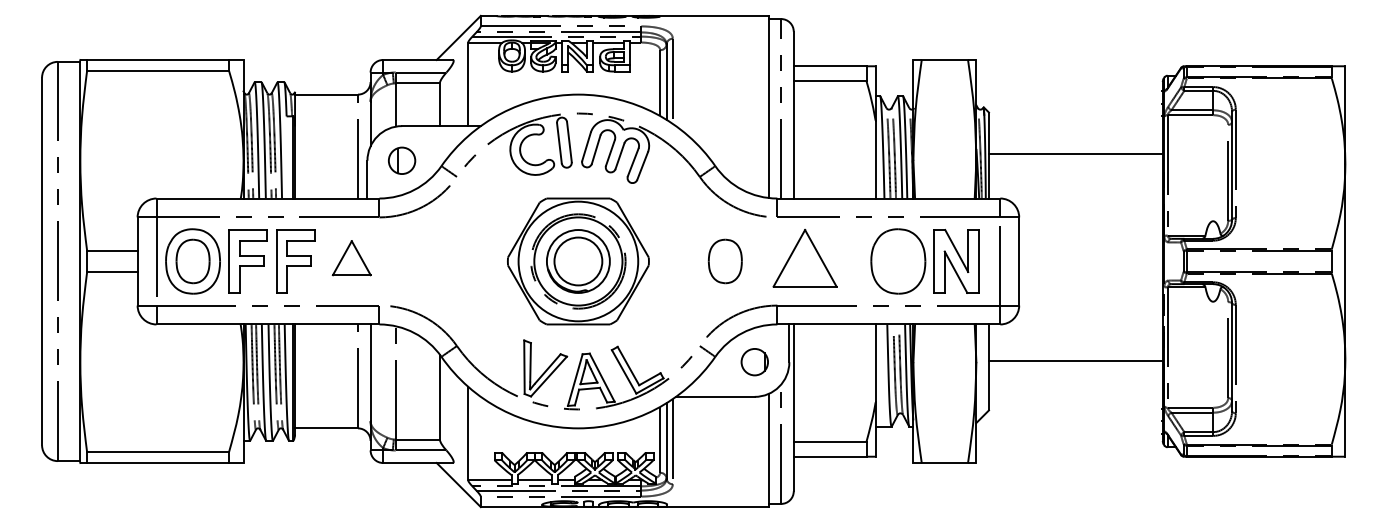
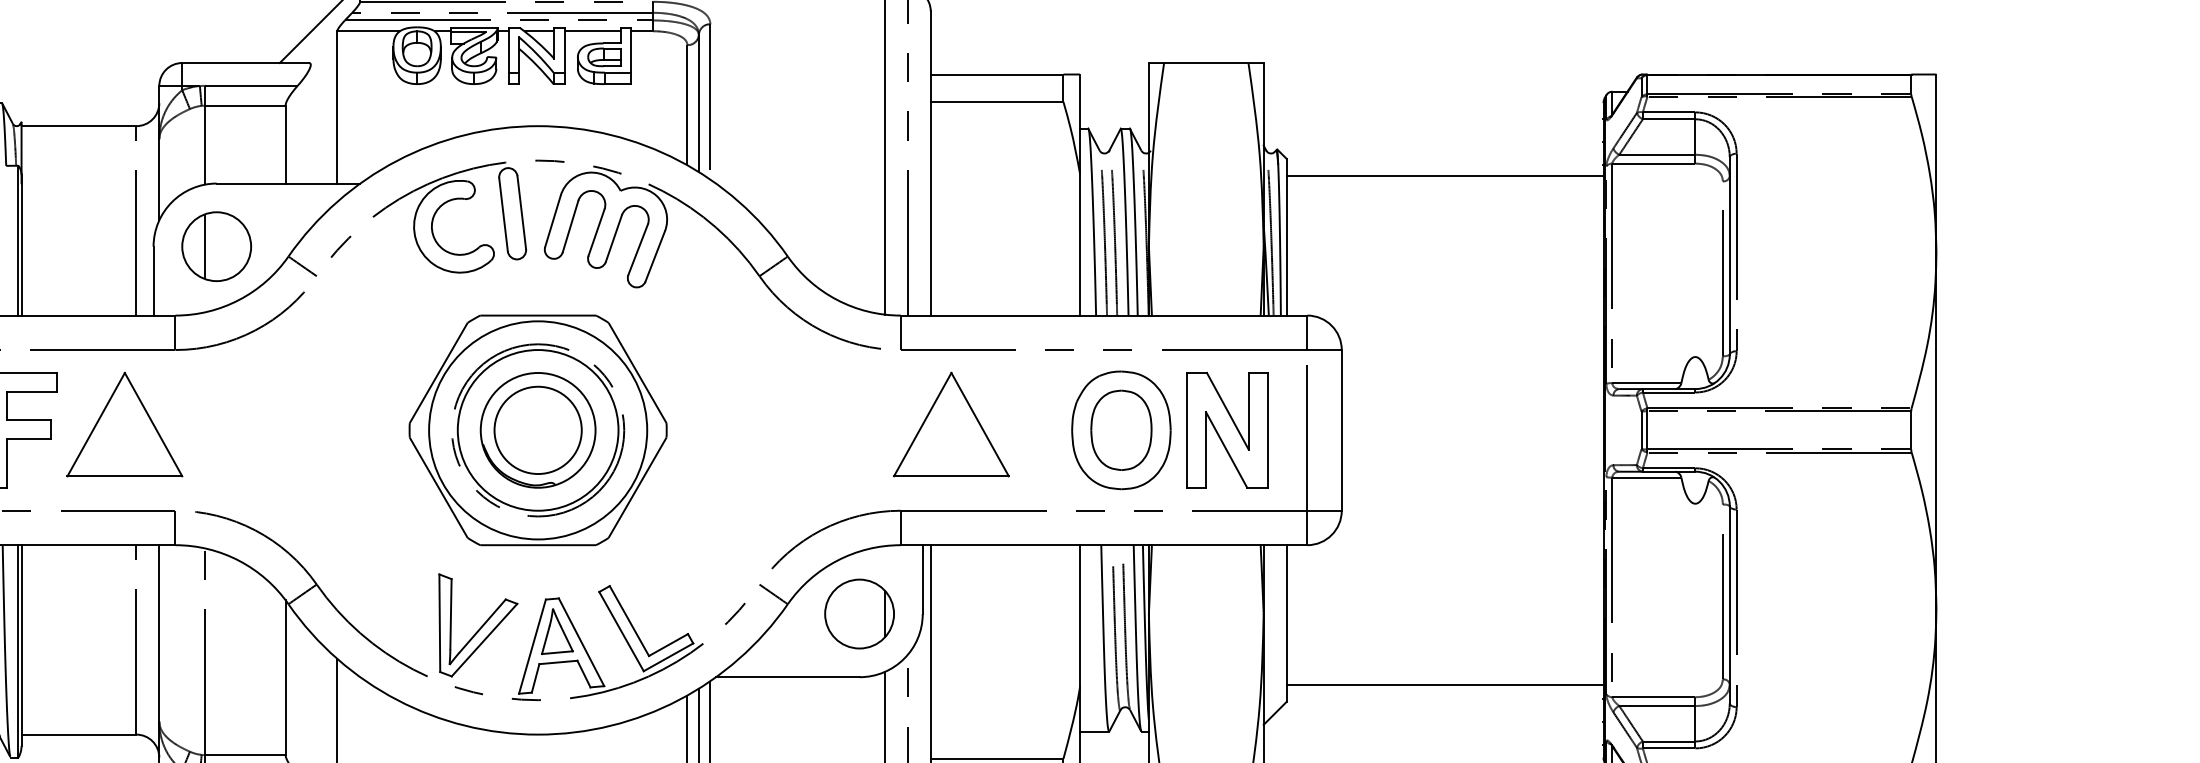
line: (1075, 153) -> (1444, 175), moved
part: (401, 160) -> (215, 246), size x1.43
part: (351, 257) -> (124, 423), size x1.67
part: (724, 261) -> (1119, 430), moved
part: (754, 361) -> (859, 612), size x1.43
line: (1075, 361) -> (1444, 685), moved

